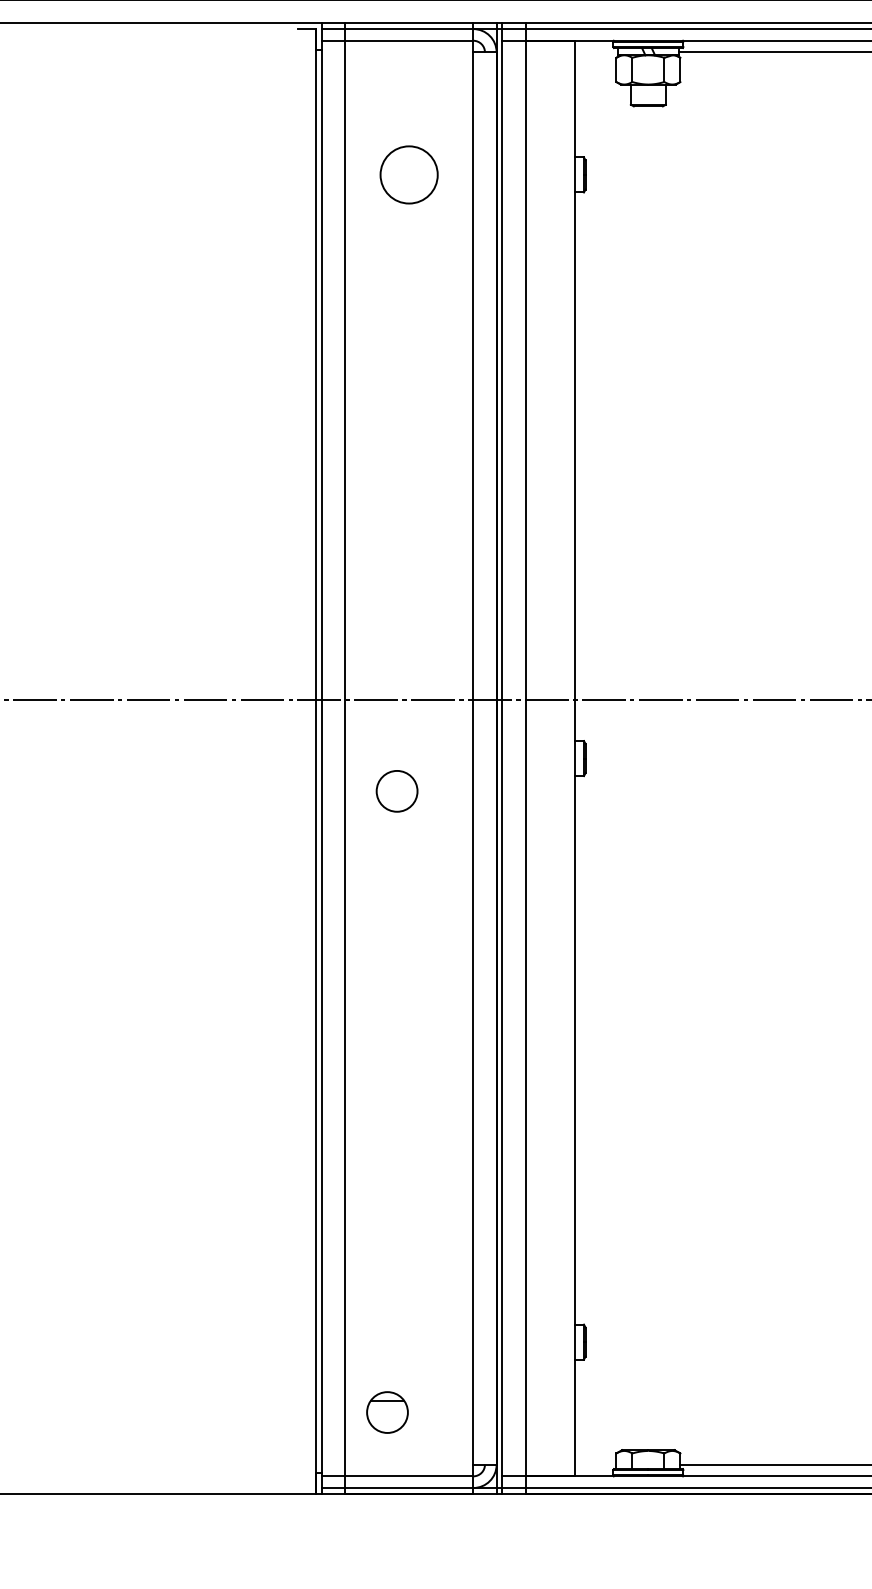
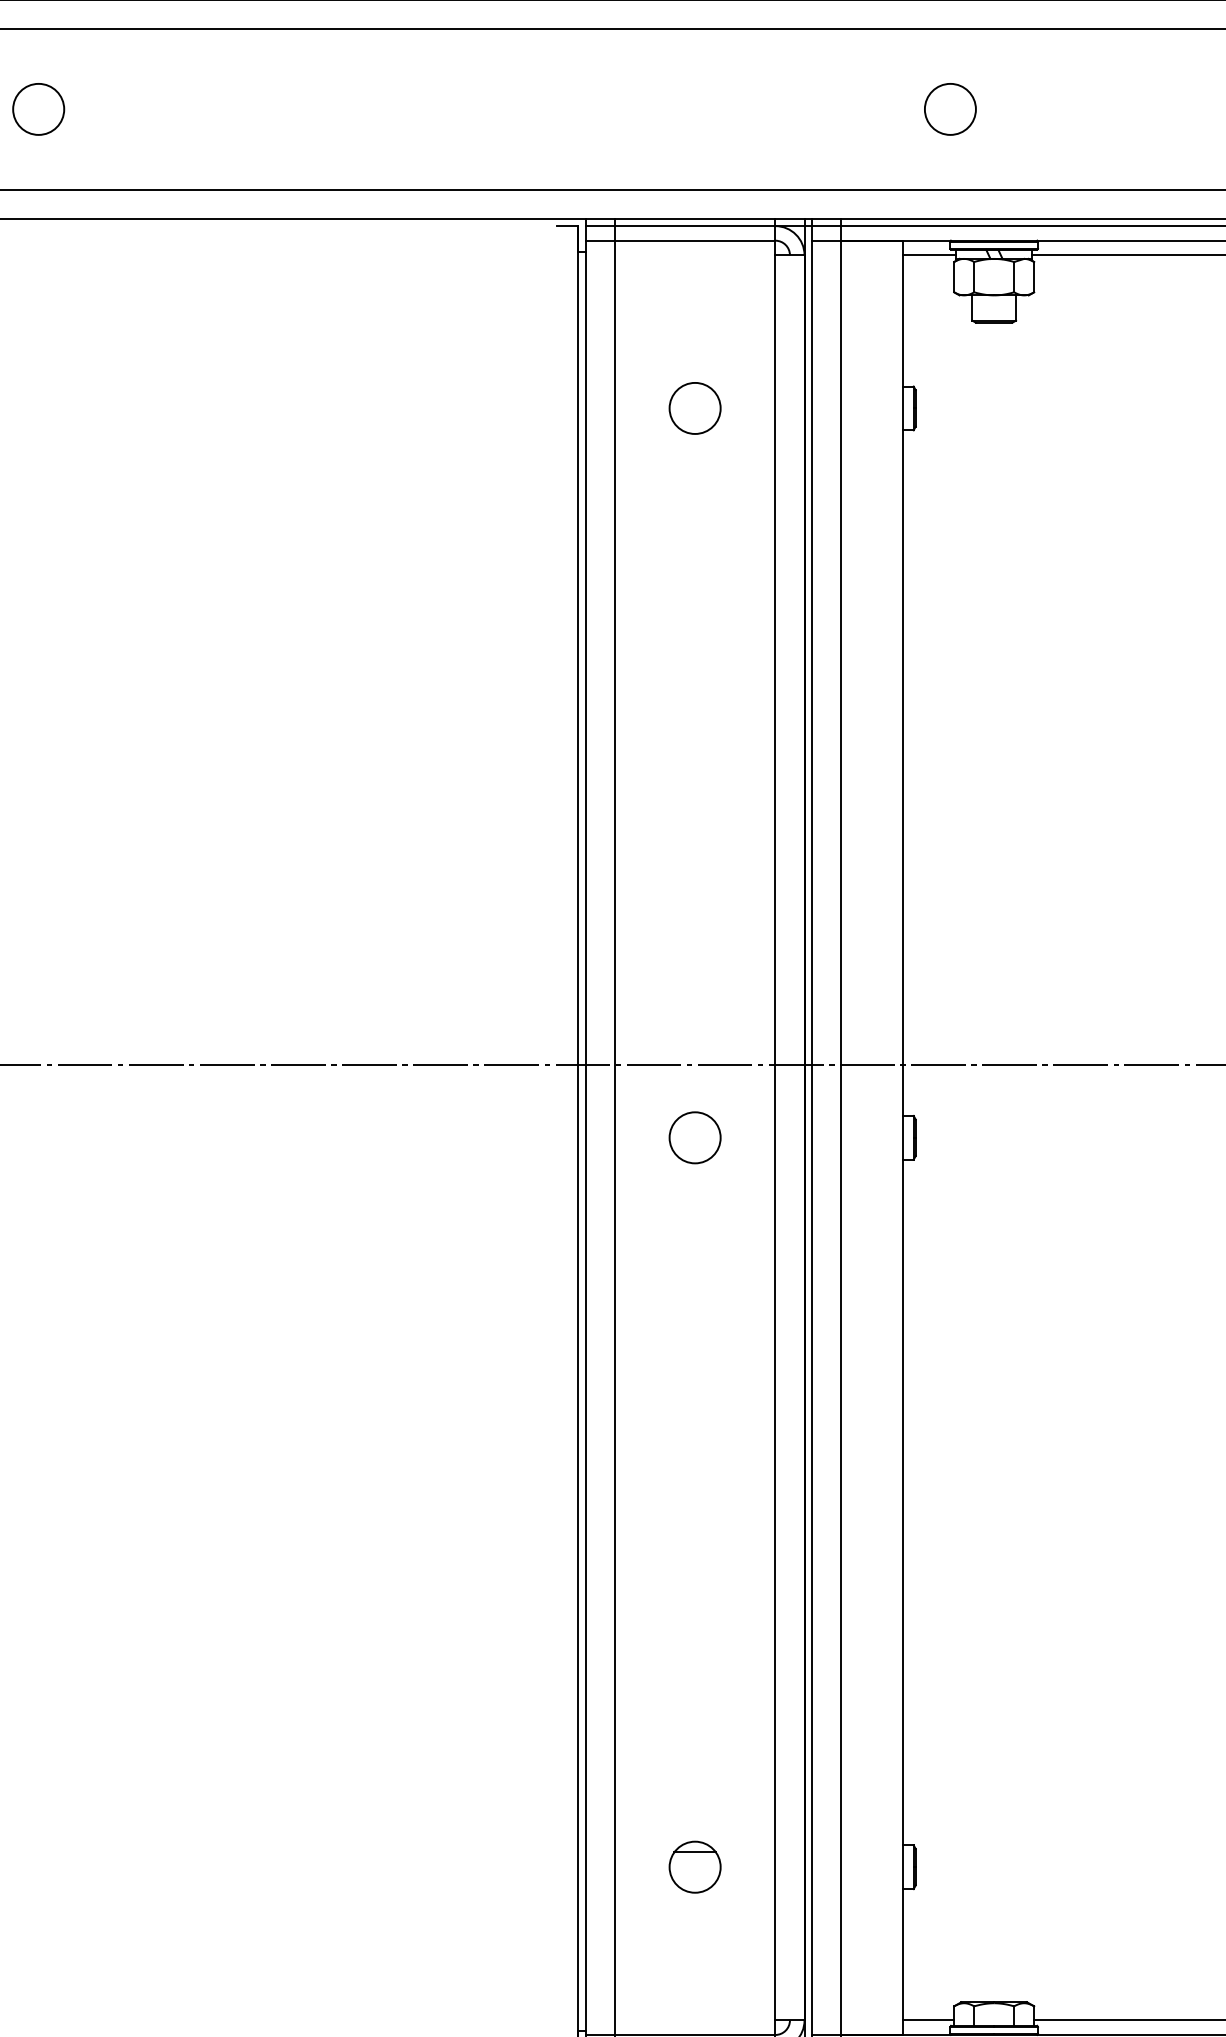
line: (596, 52) -> (929, 255), added
circle: (408, 175) -> (694, 408), size x0.71
circle: (396, 791) -> (694, 1137), moved
part: (387, 1411) -> (694, 1866), moved
line: (595, 1464) -> (928, 2020), added

